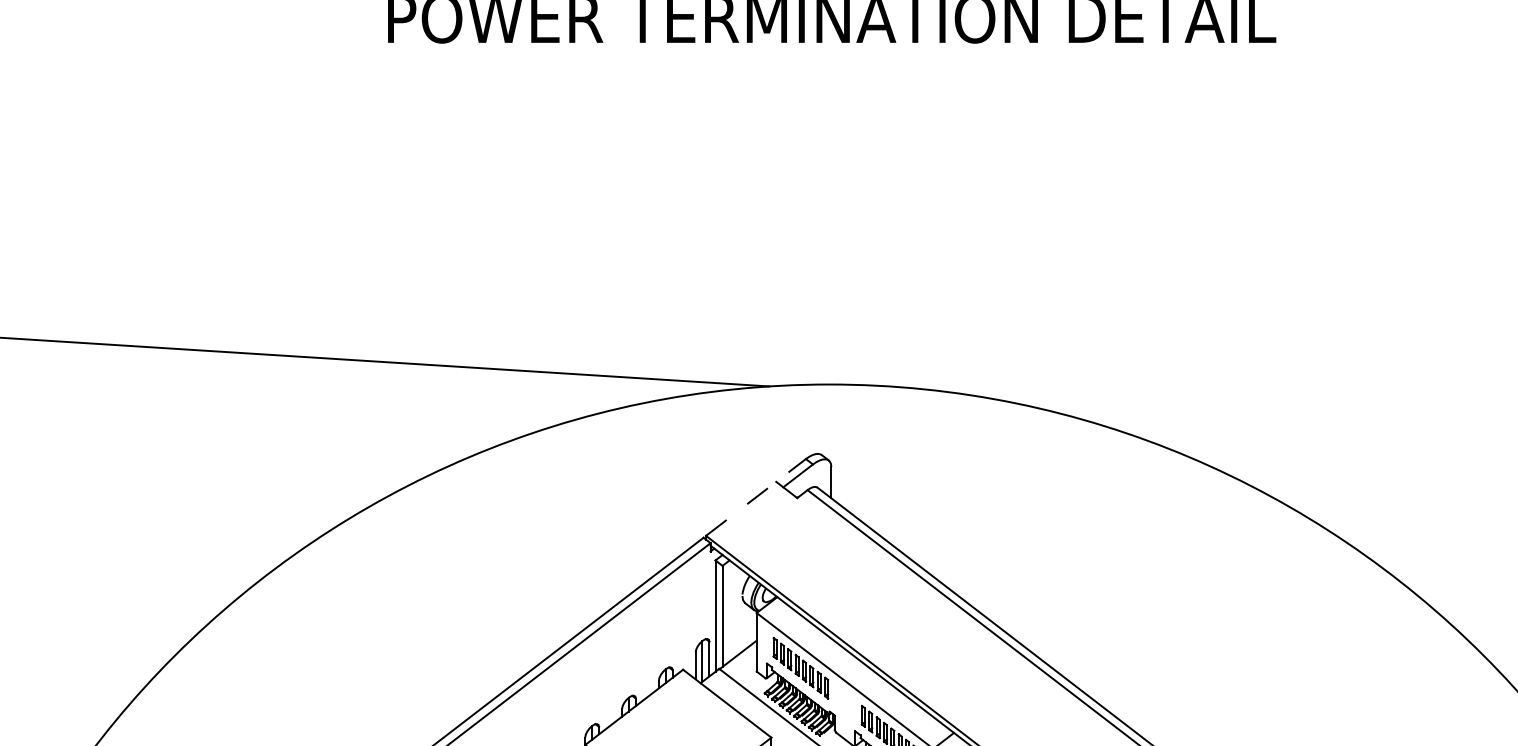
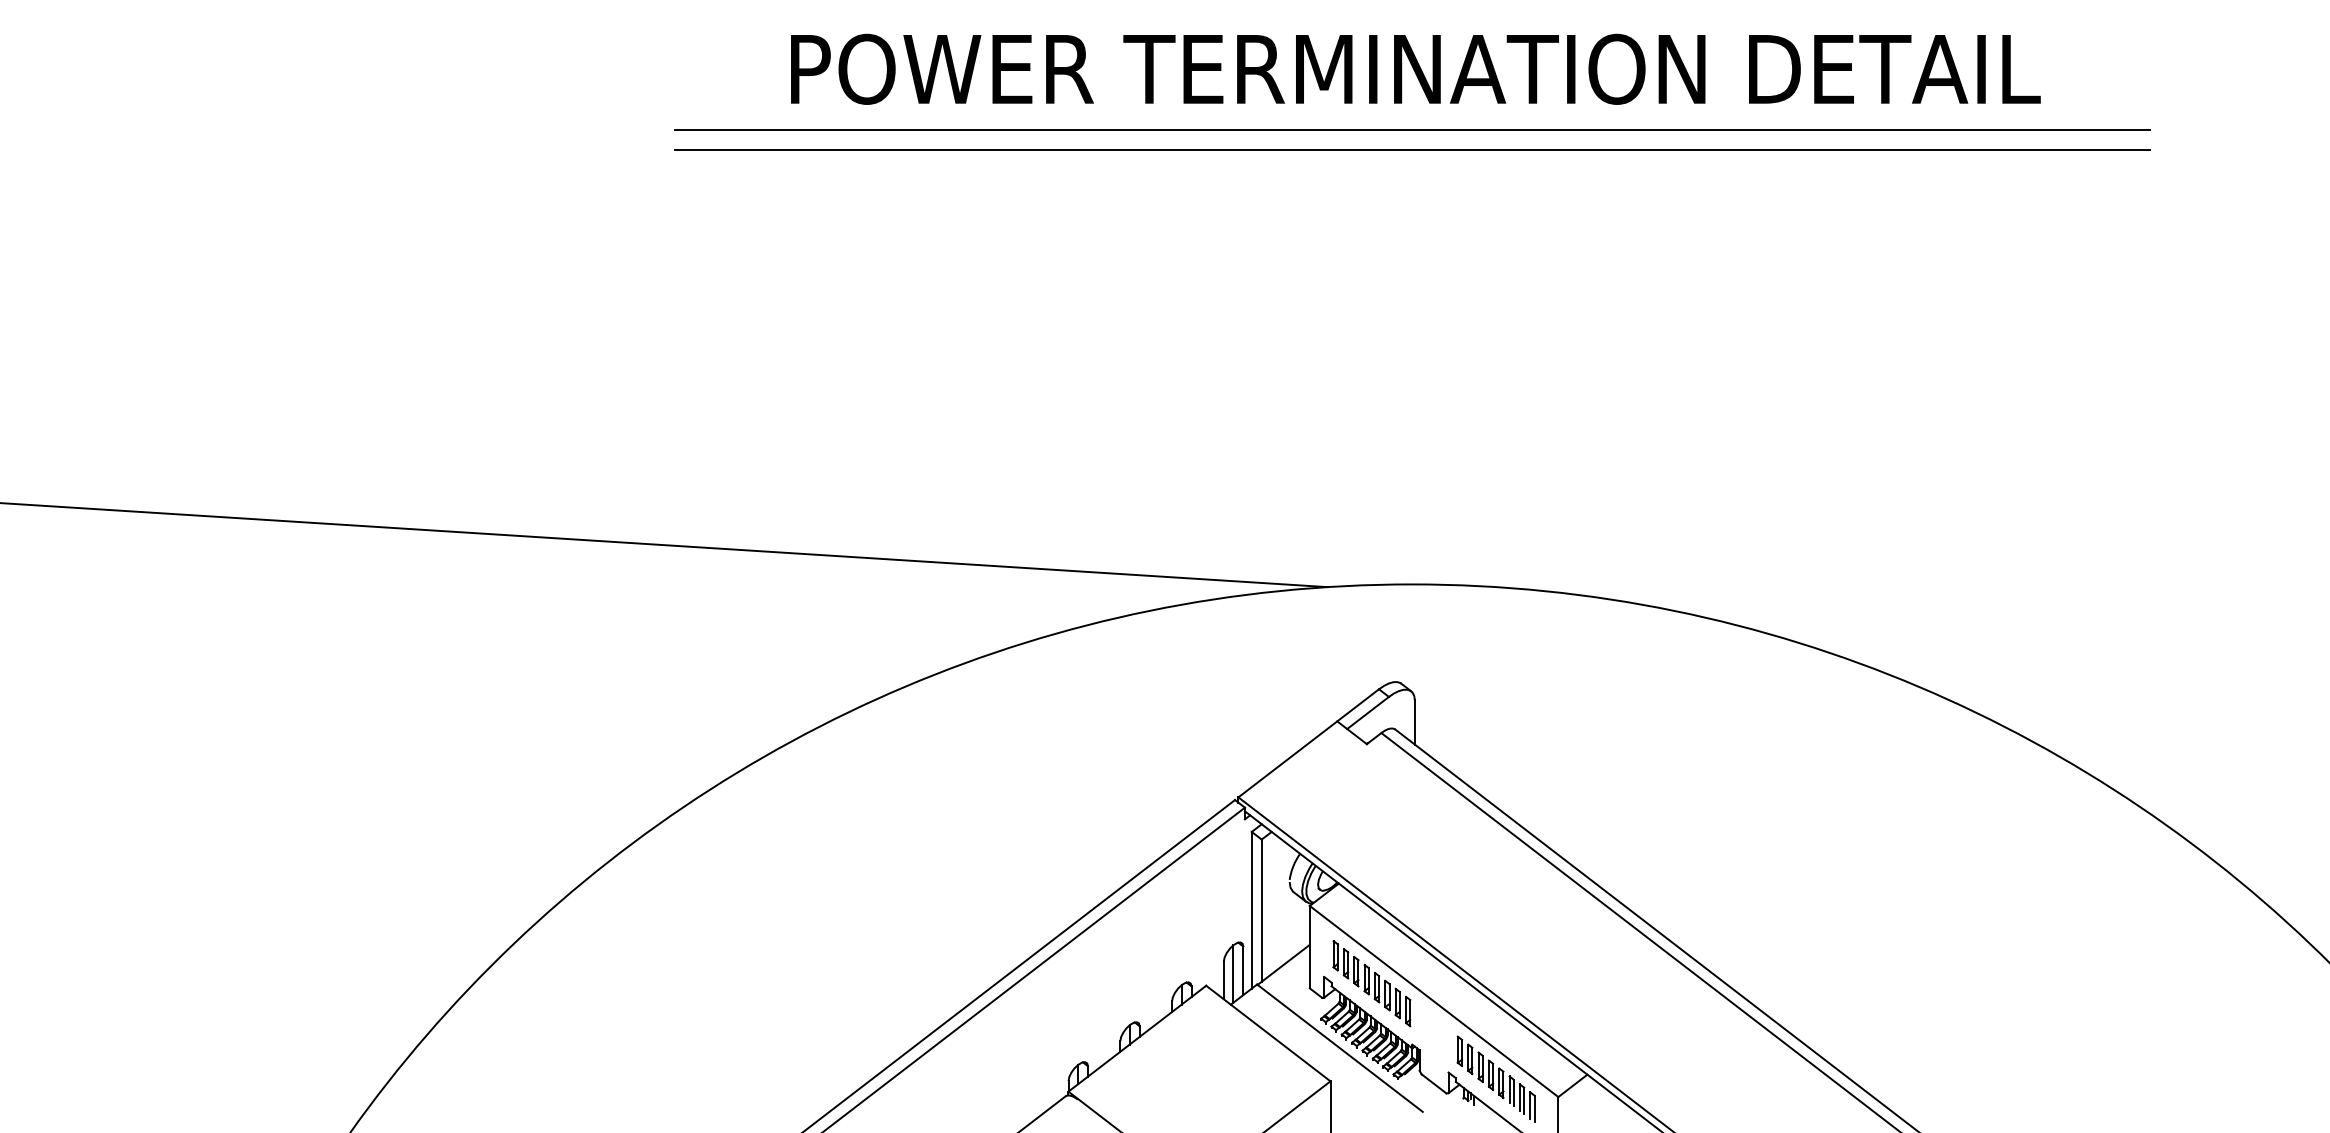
line: (829, 61) -> (1412, 130), added
line: (829, 75) -> (1412, 149), added
line: (755, 497) -> (1308, 743), dashed -> solid

